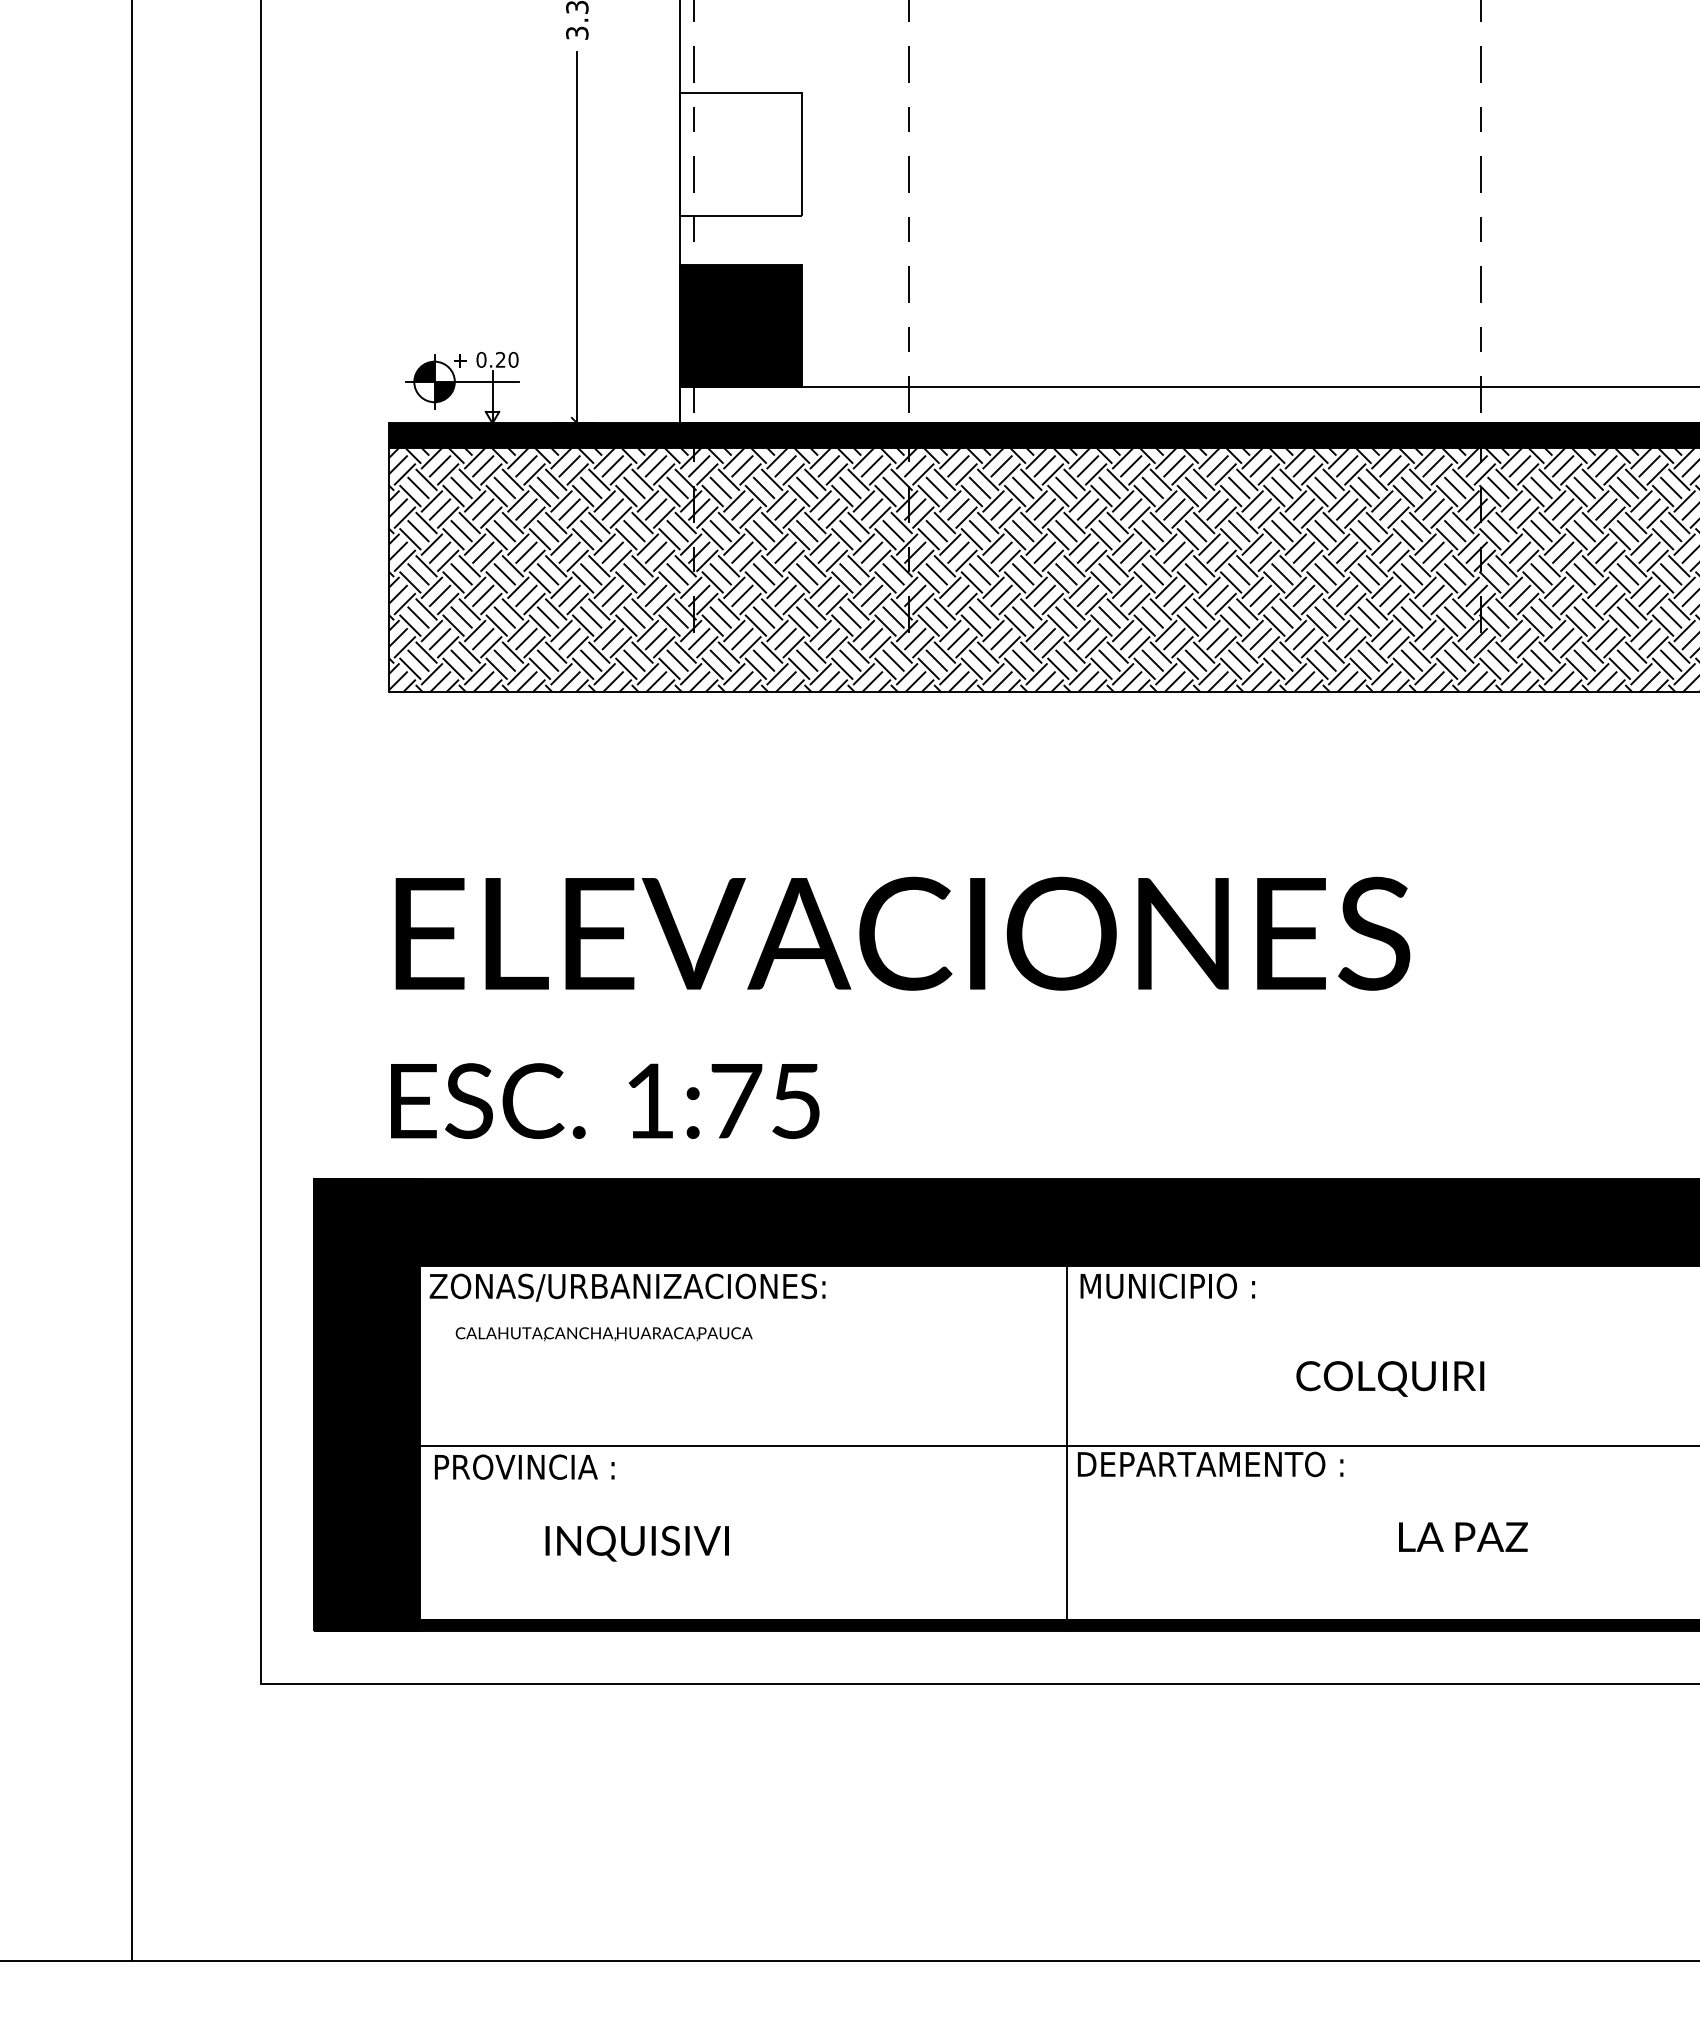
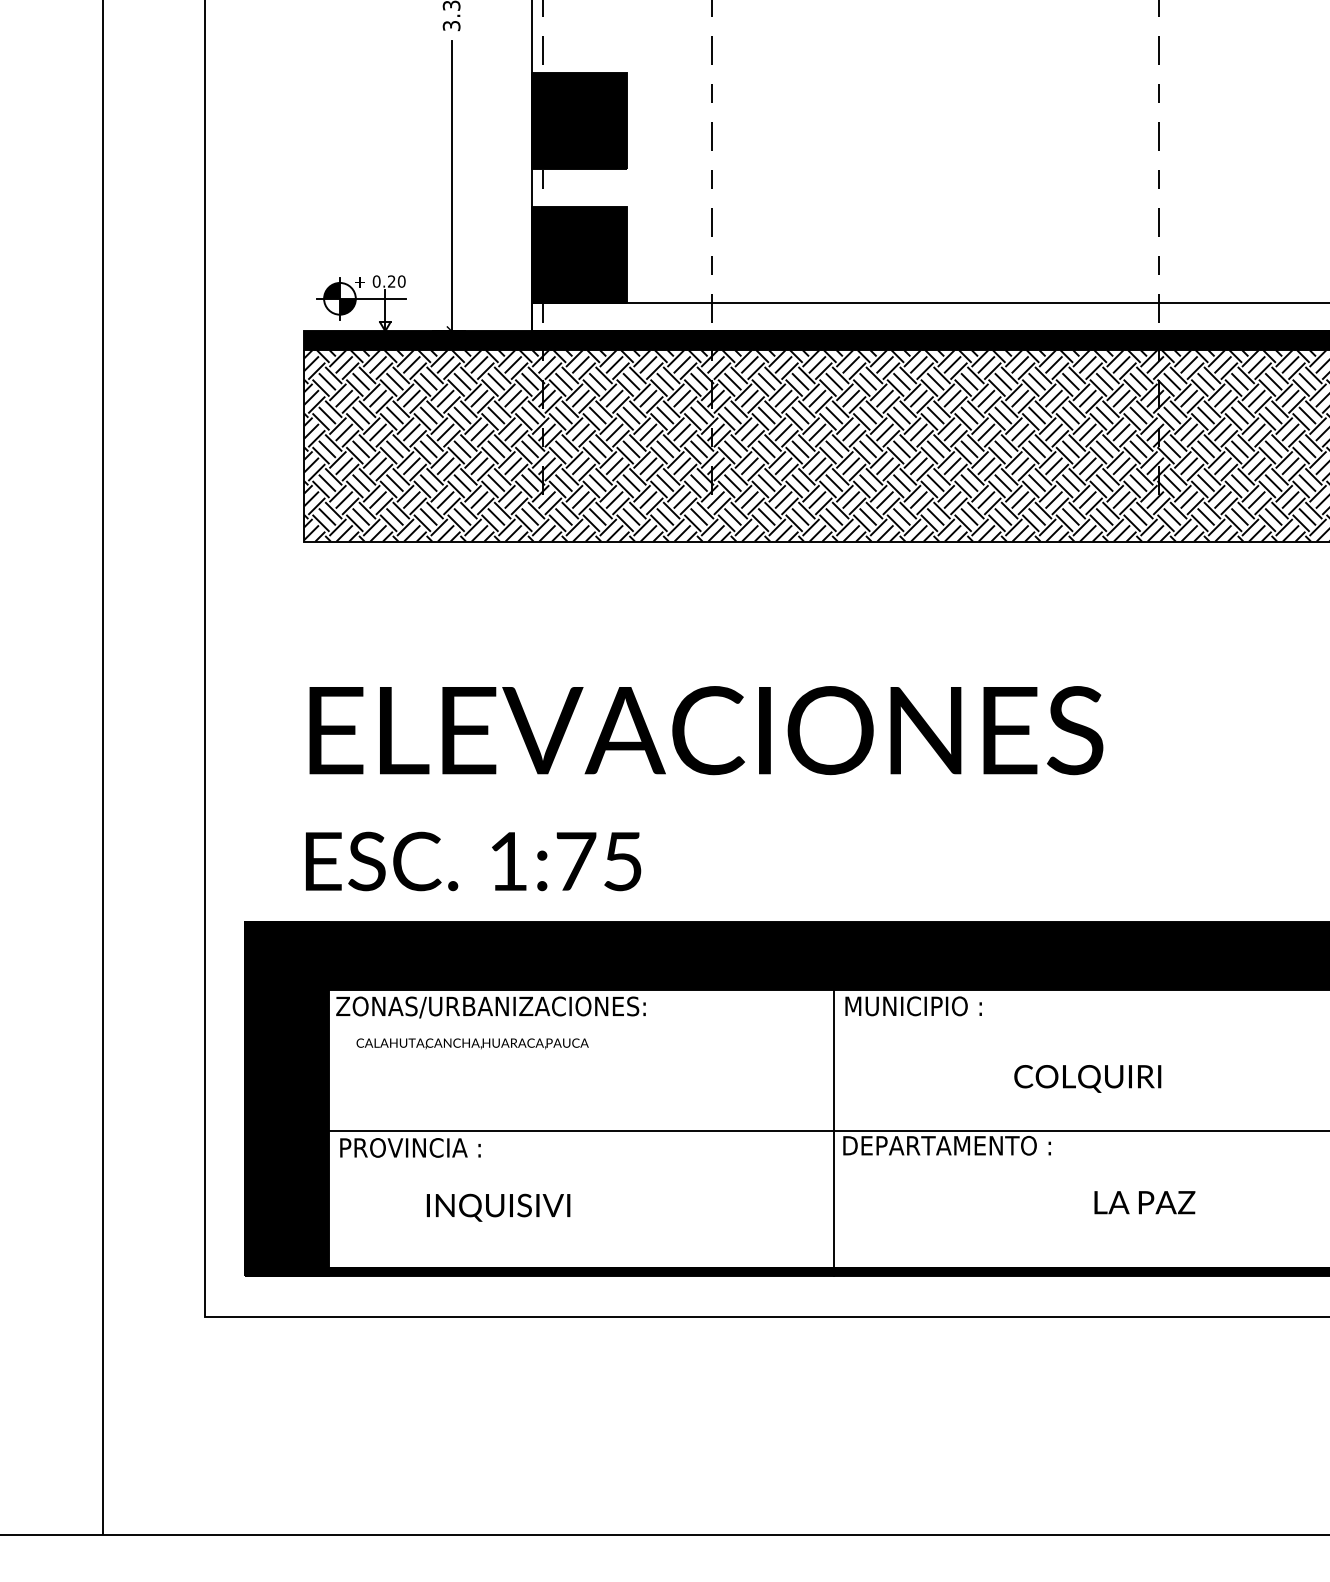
fill: (740, 154) -> (579, 120), added

